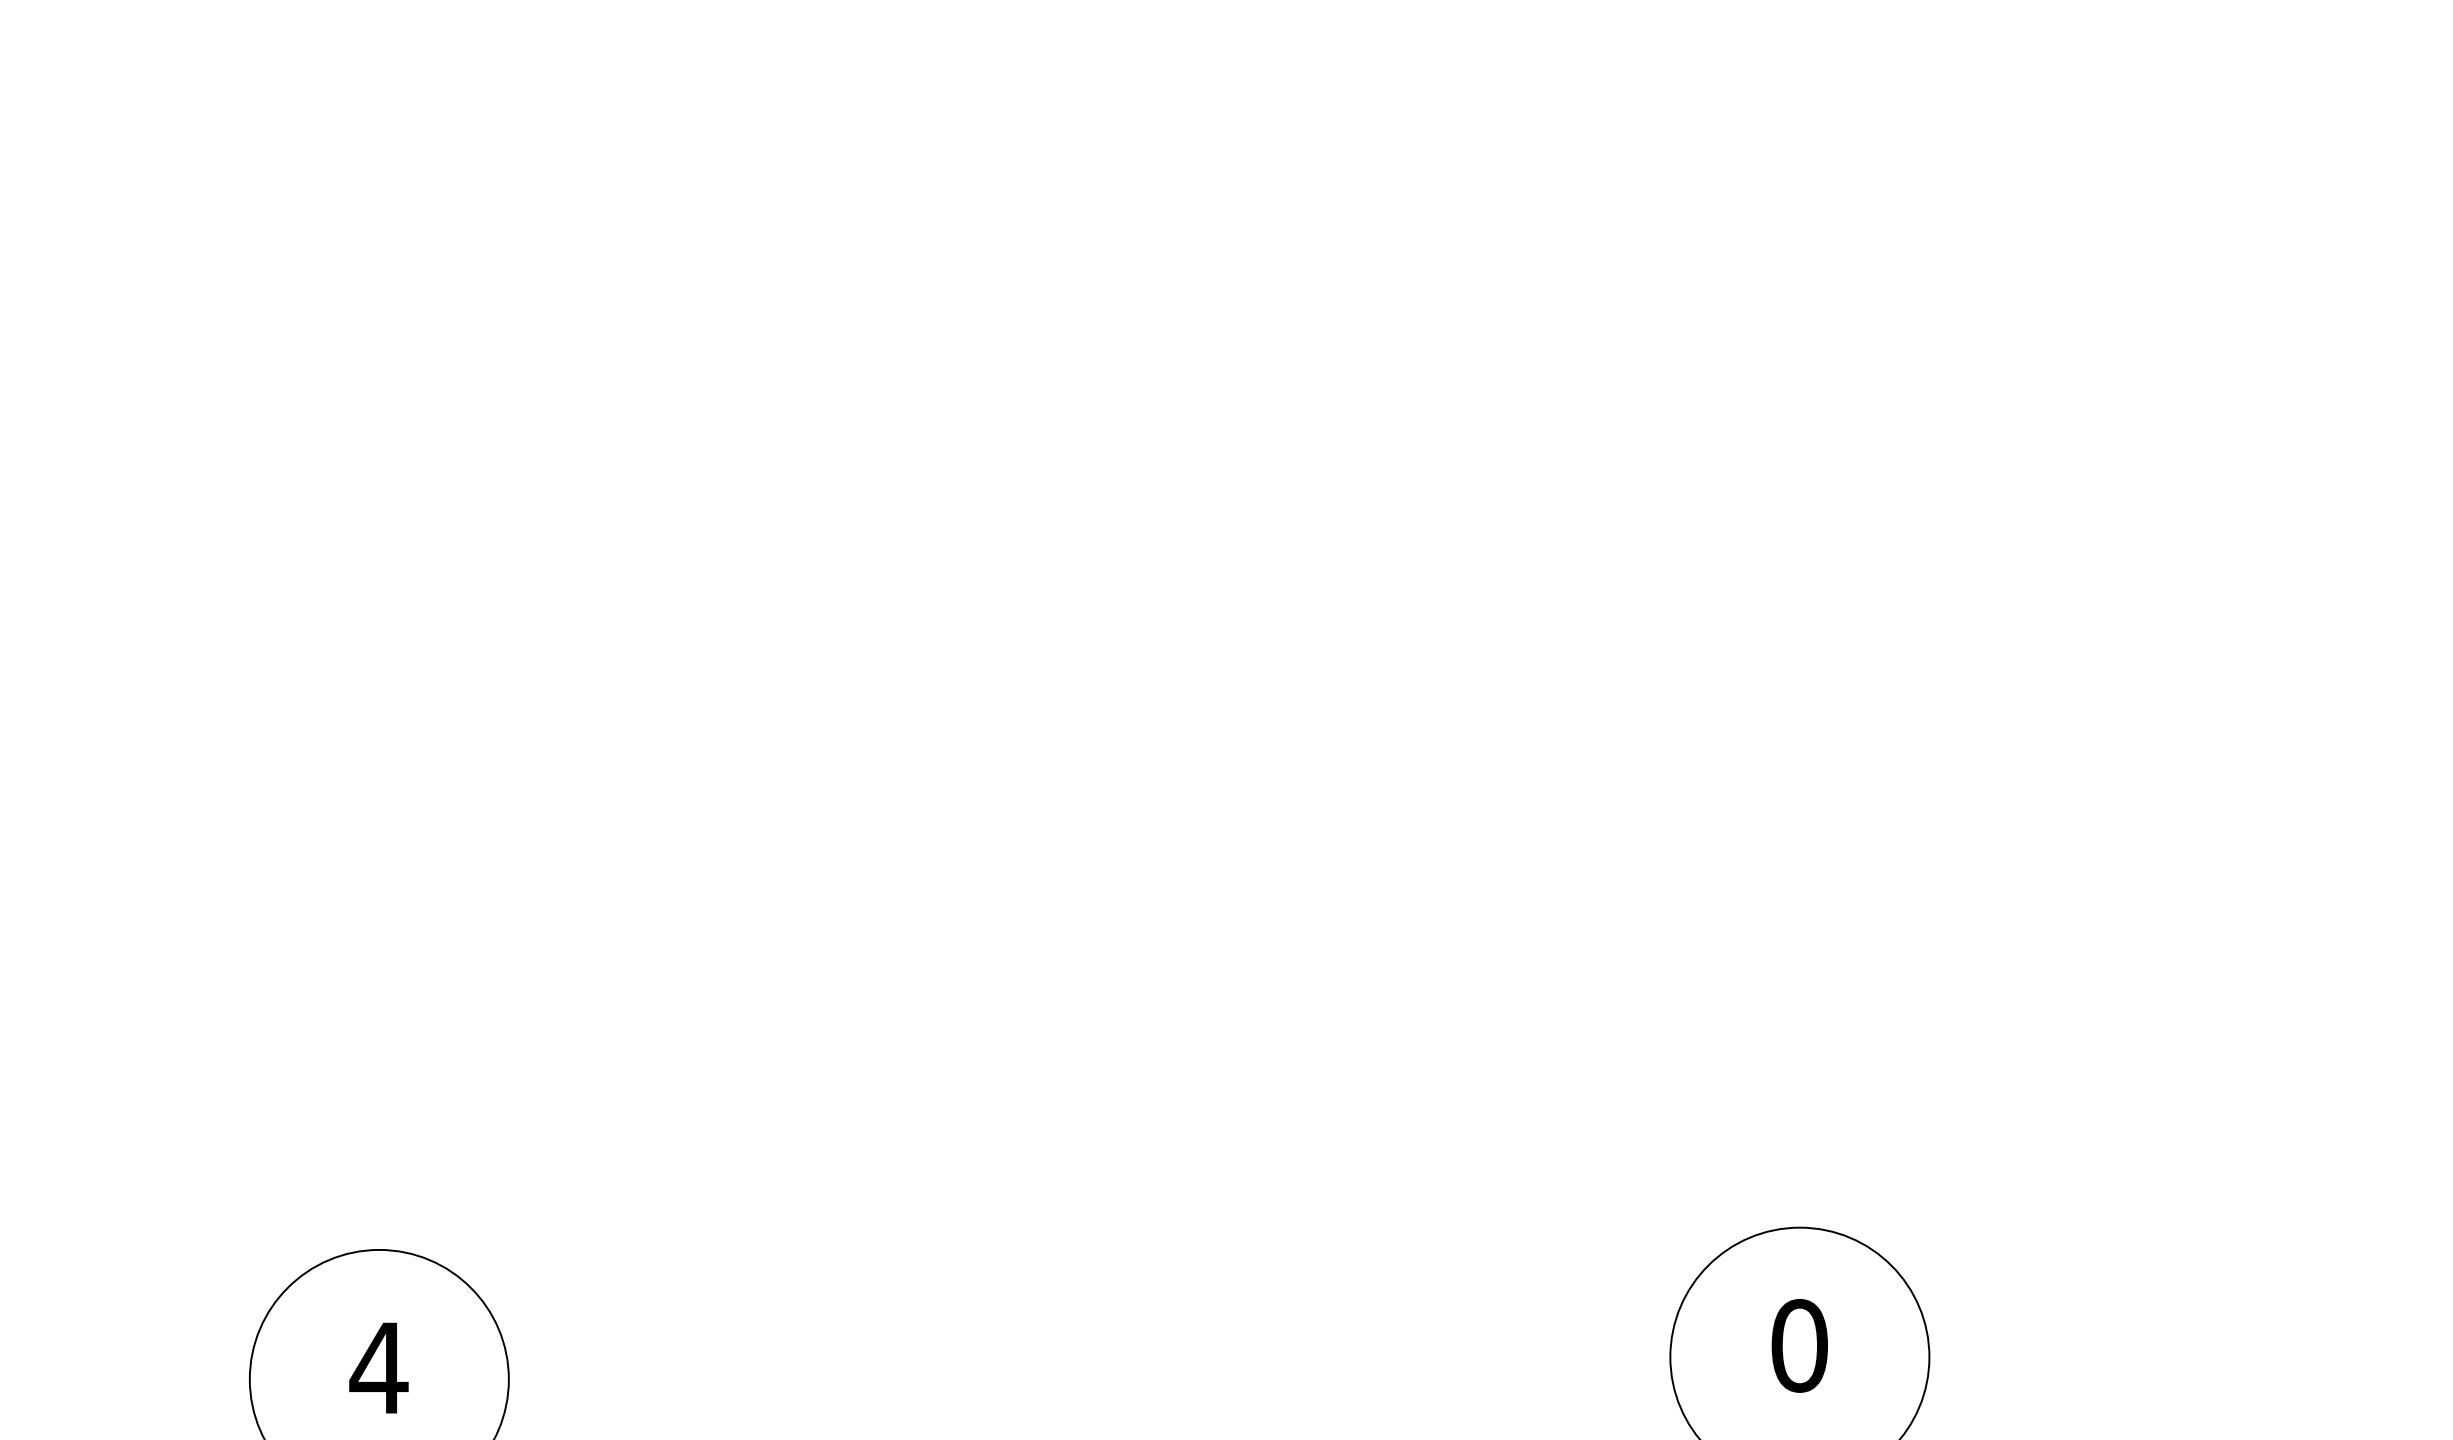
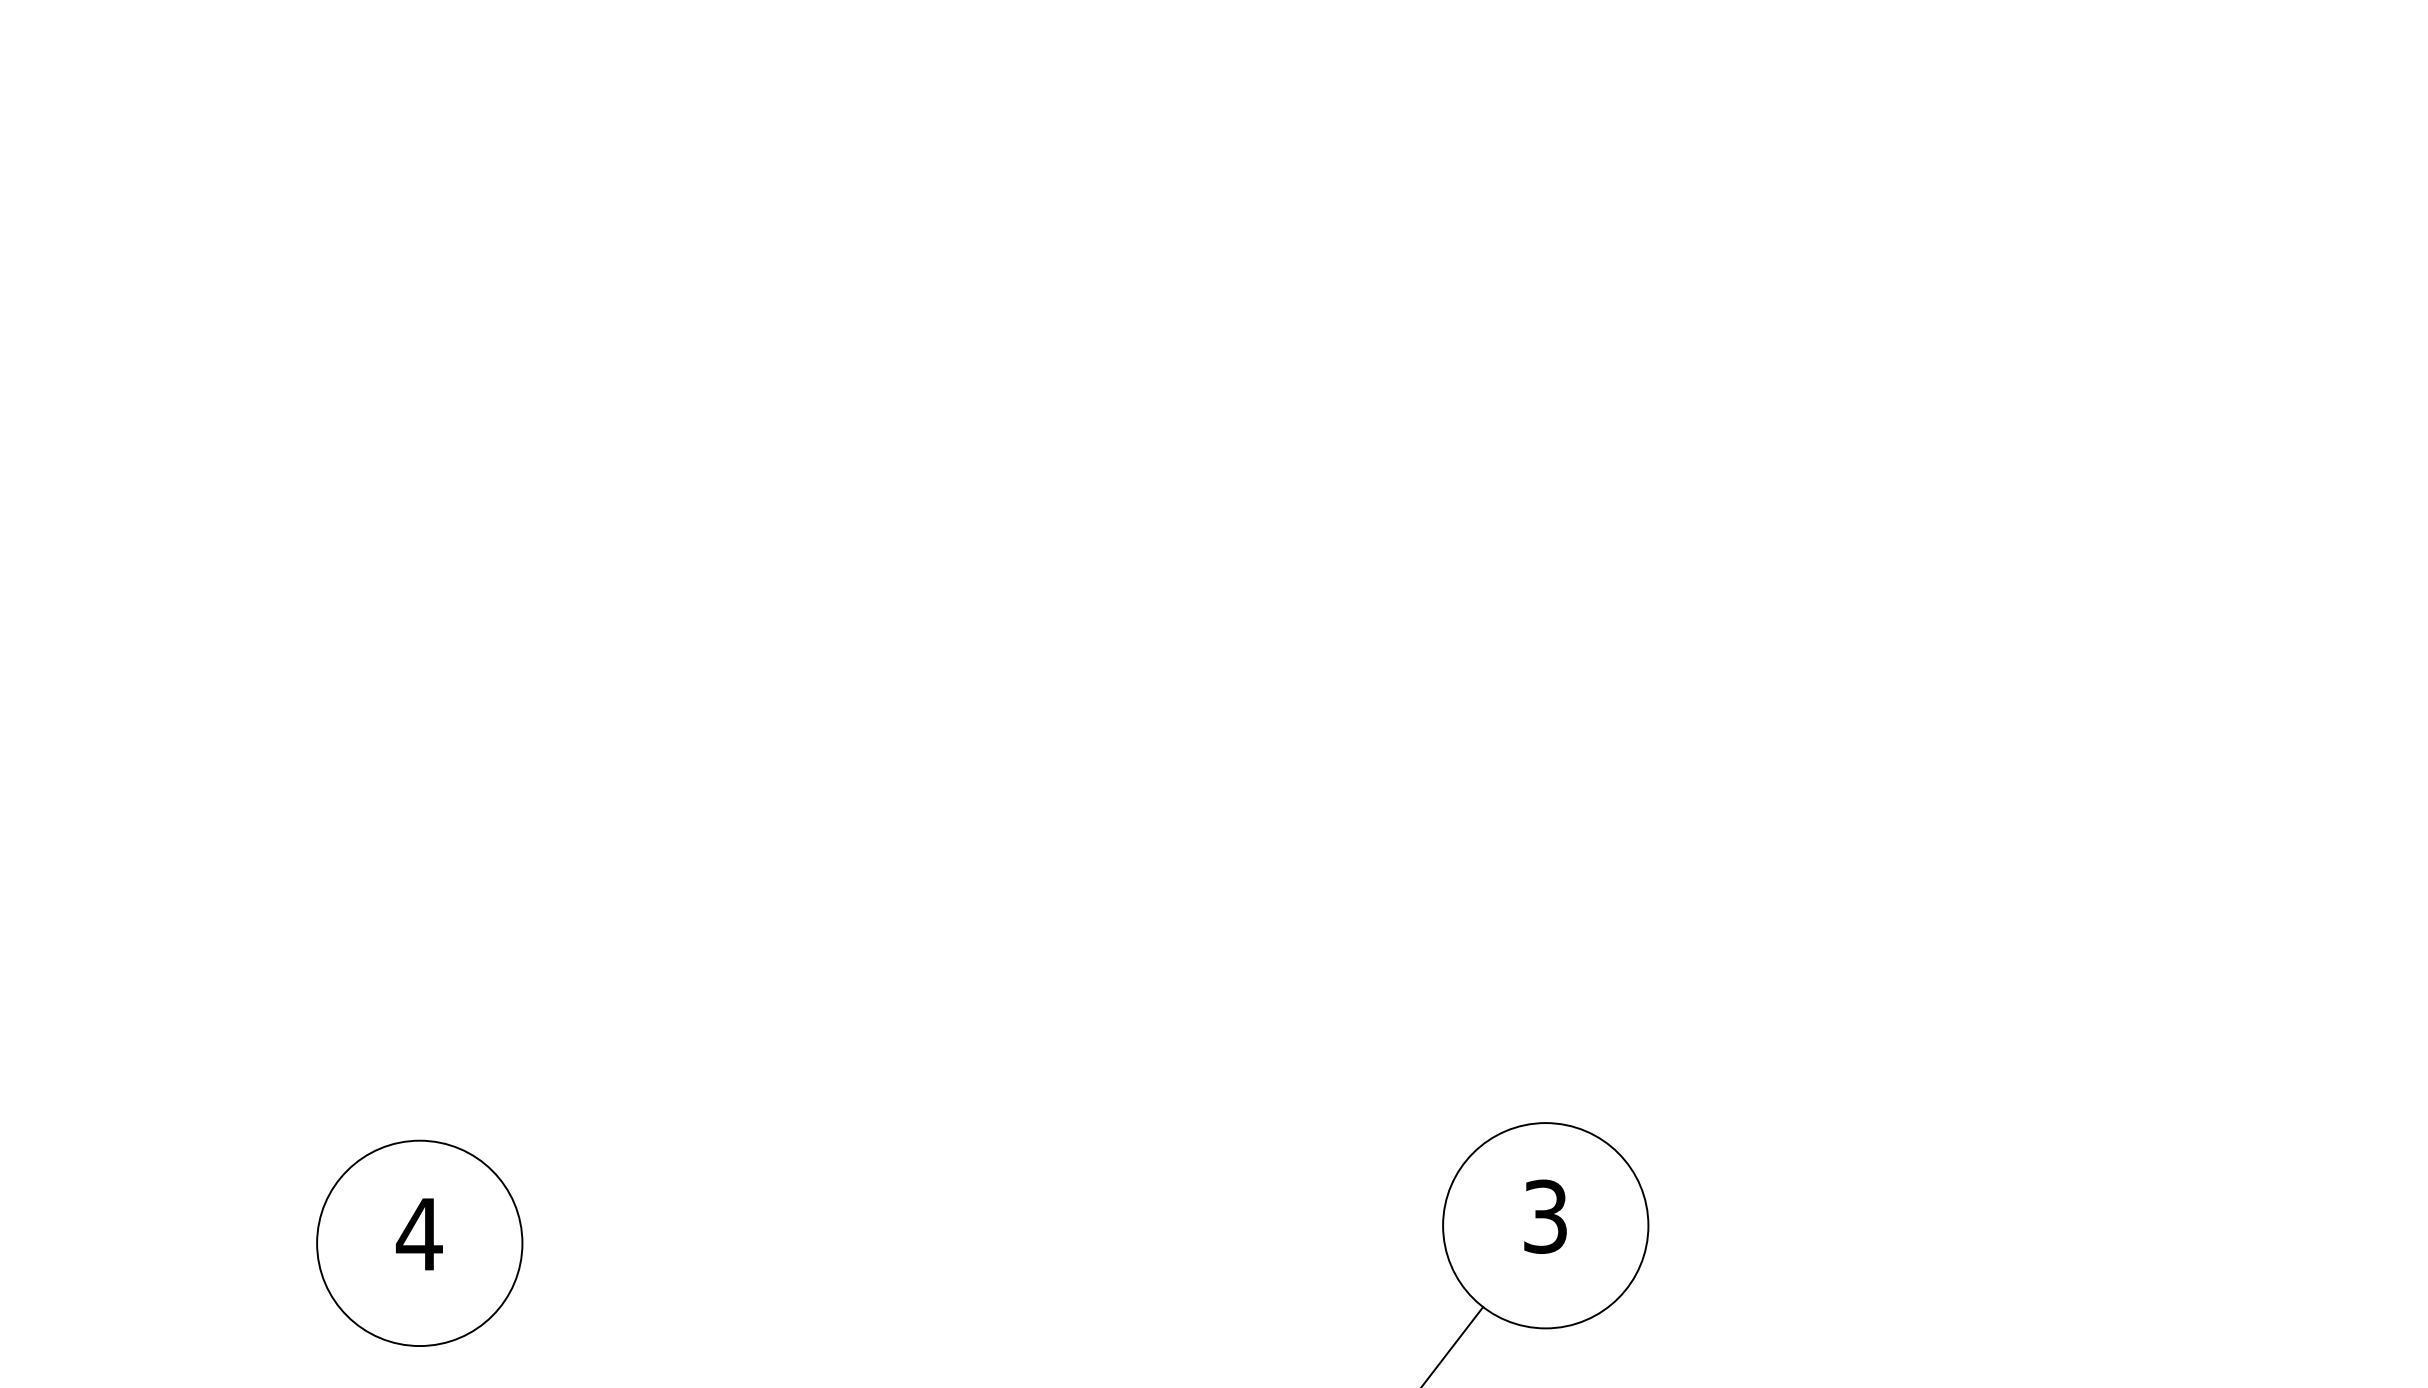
text: (1799, 1345) -> (1545, 1216), 0 -> 3

